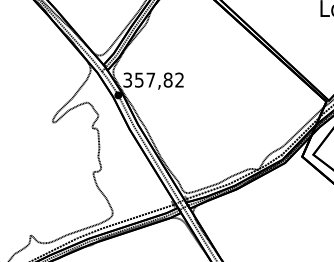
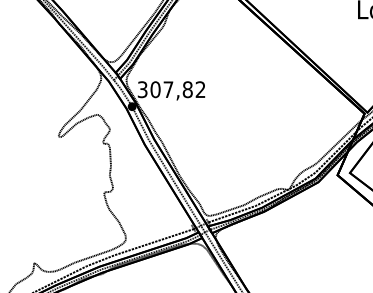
text: (138, 79) -> (154, 88), 357,82 -> 307,82

